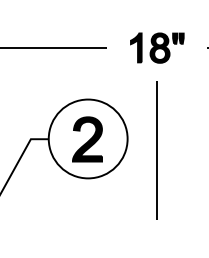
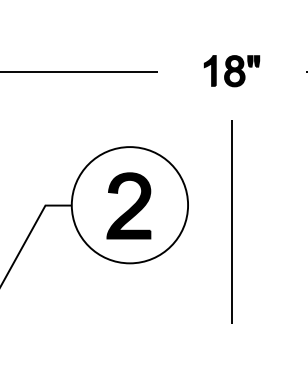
part: (157, 47) -> (232, 70), size x0.7

